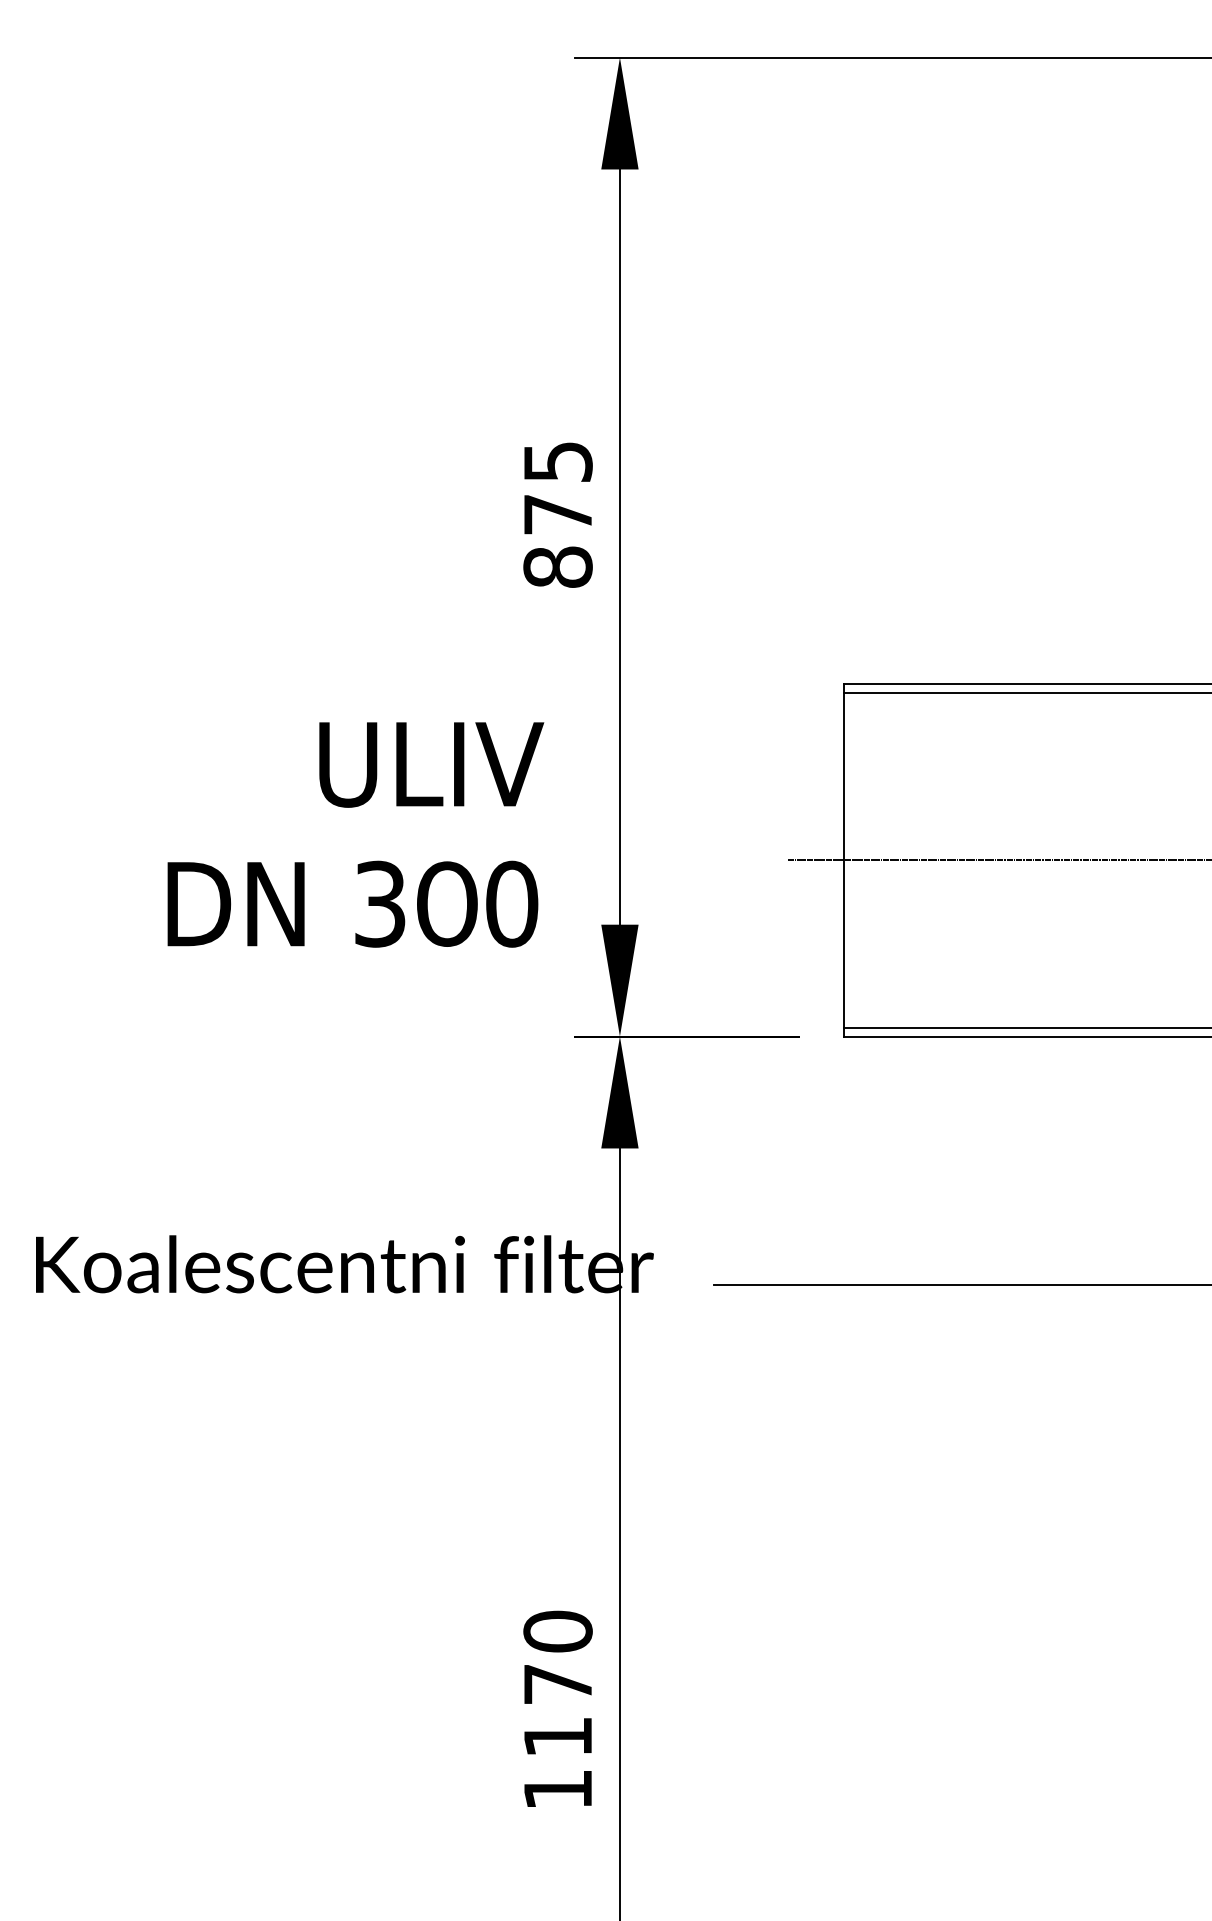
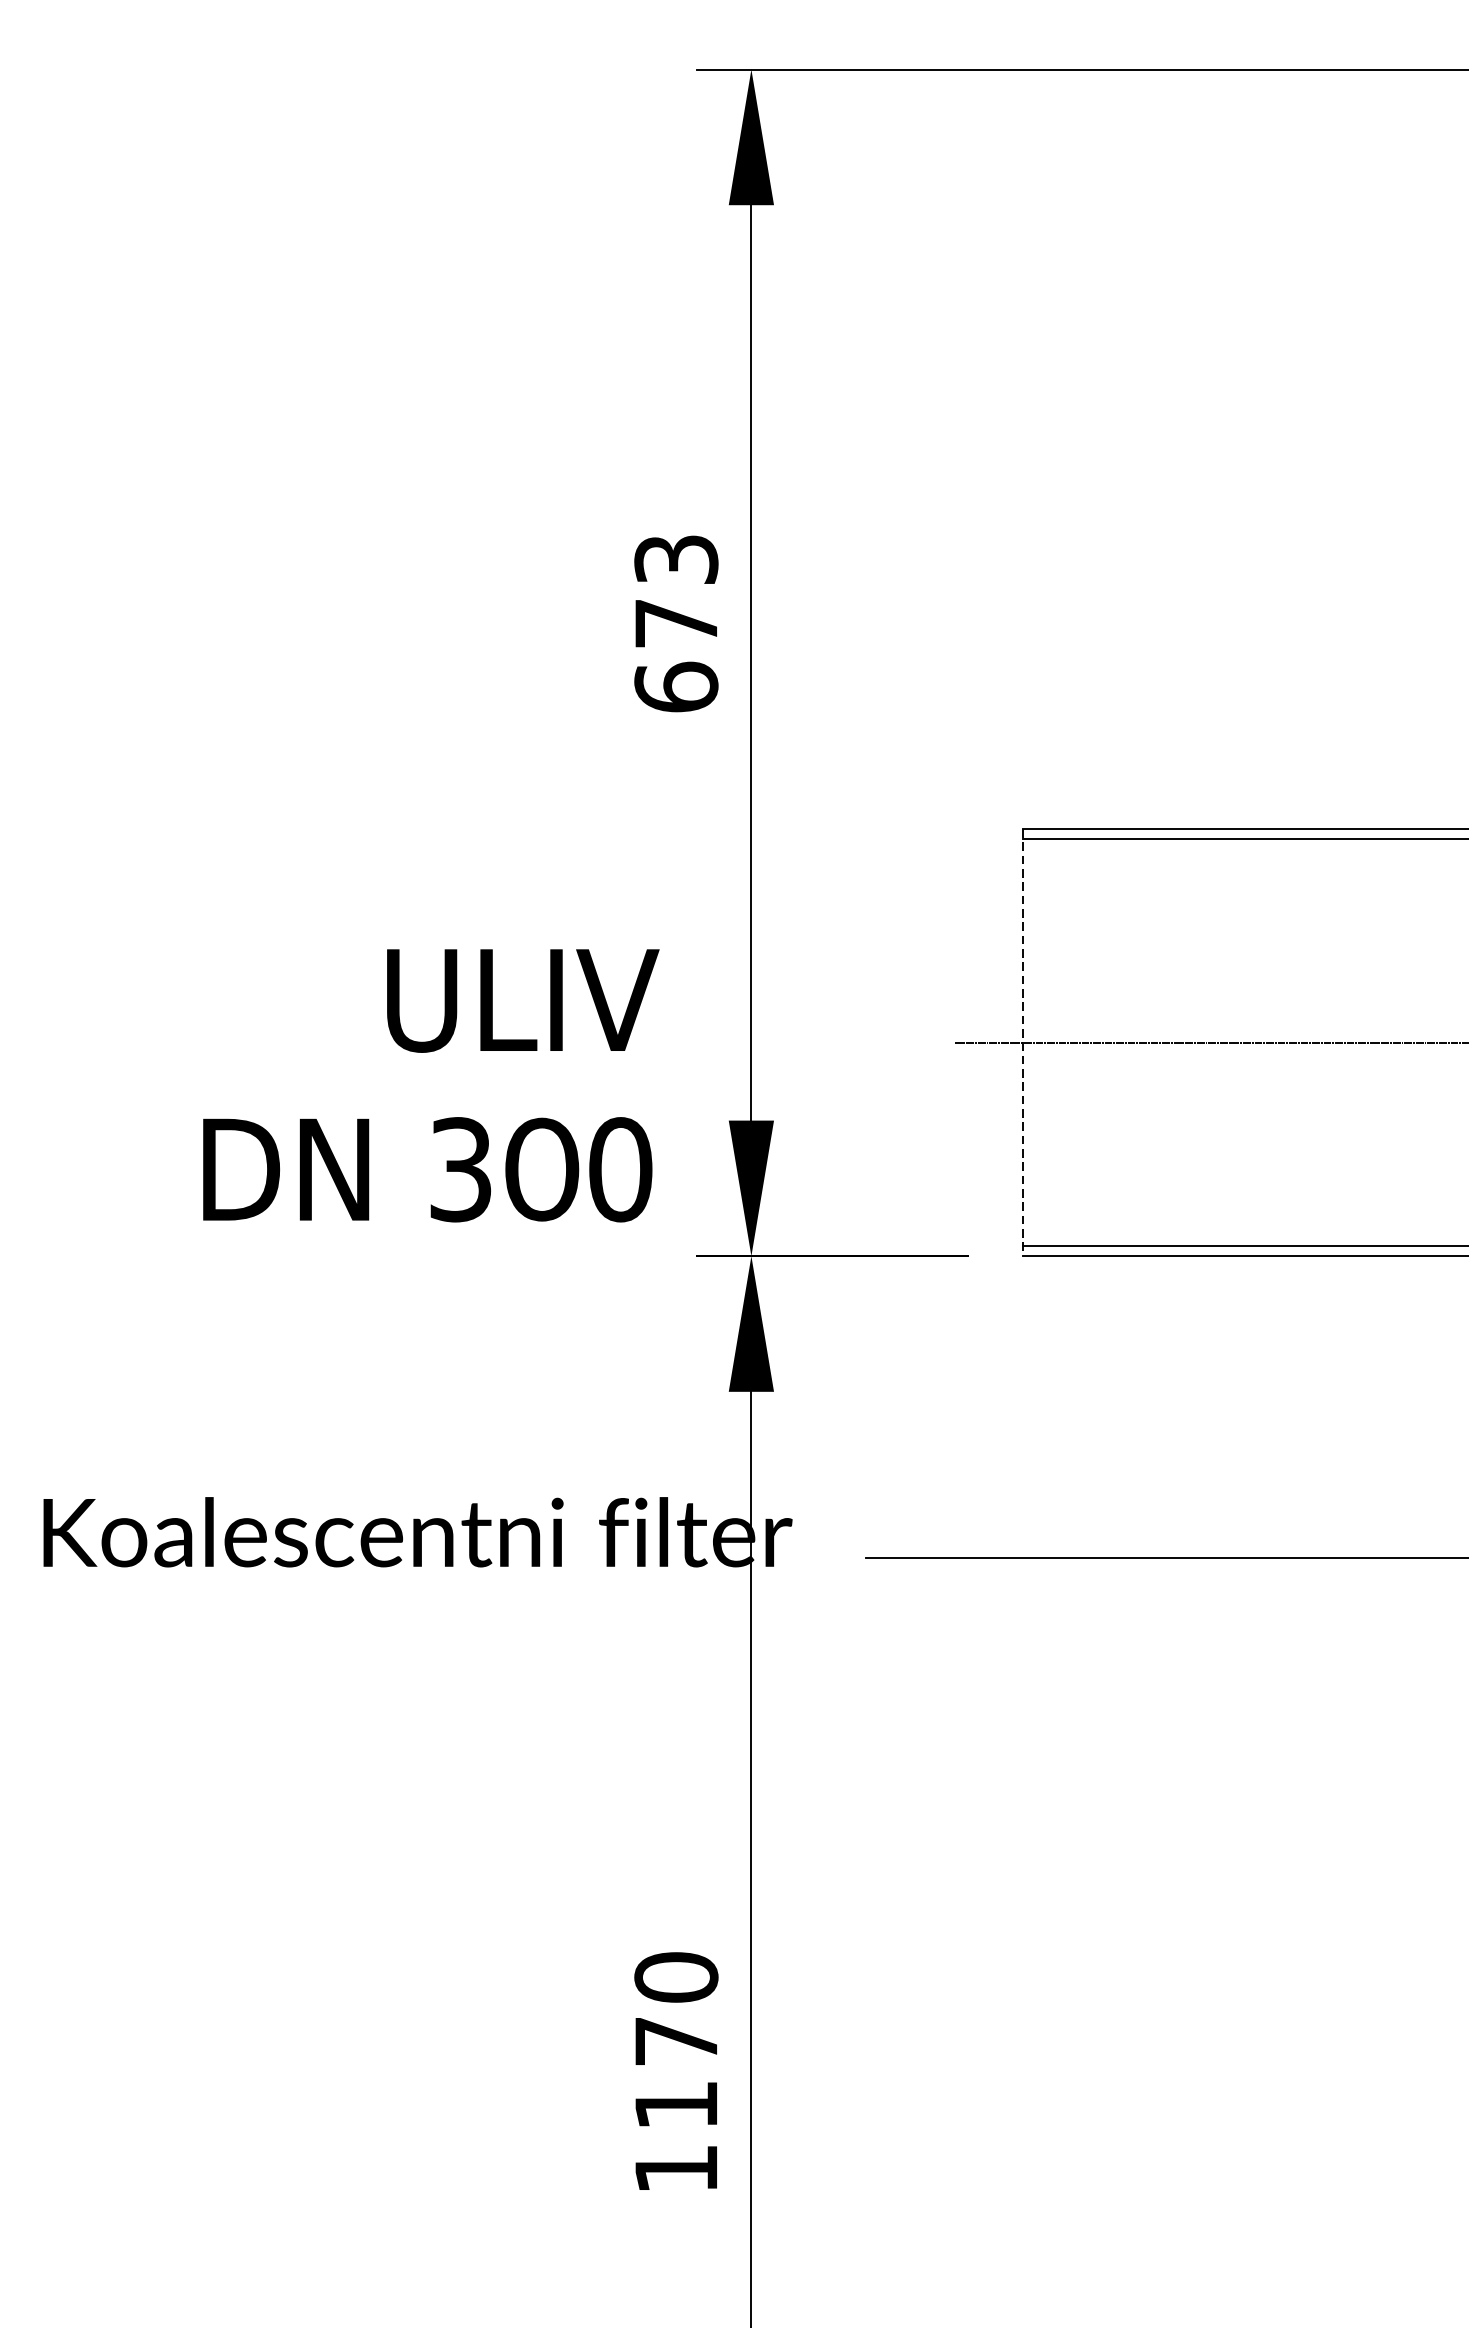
text: (557, 514) -> (675, 623), 875 -> 673
text: (355, 834) -> (430, 1085), moved
line: (843, 860) -> (1022, 1042), solid -> dashed

